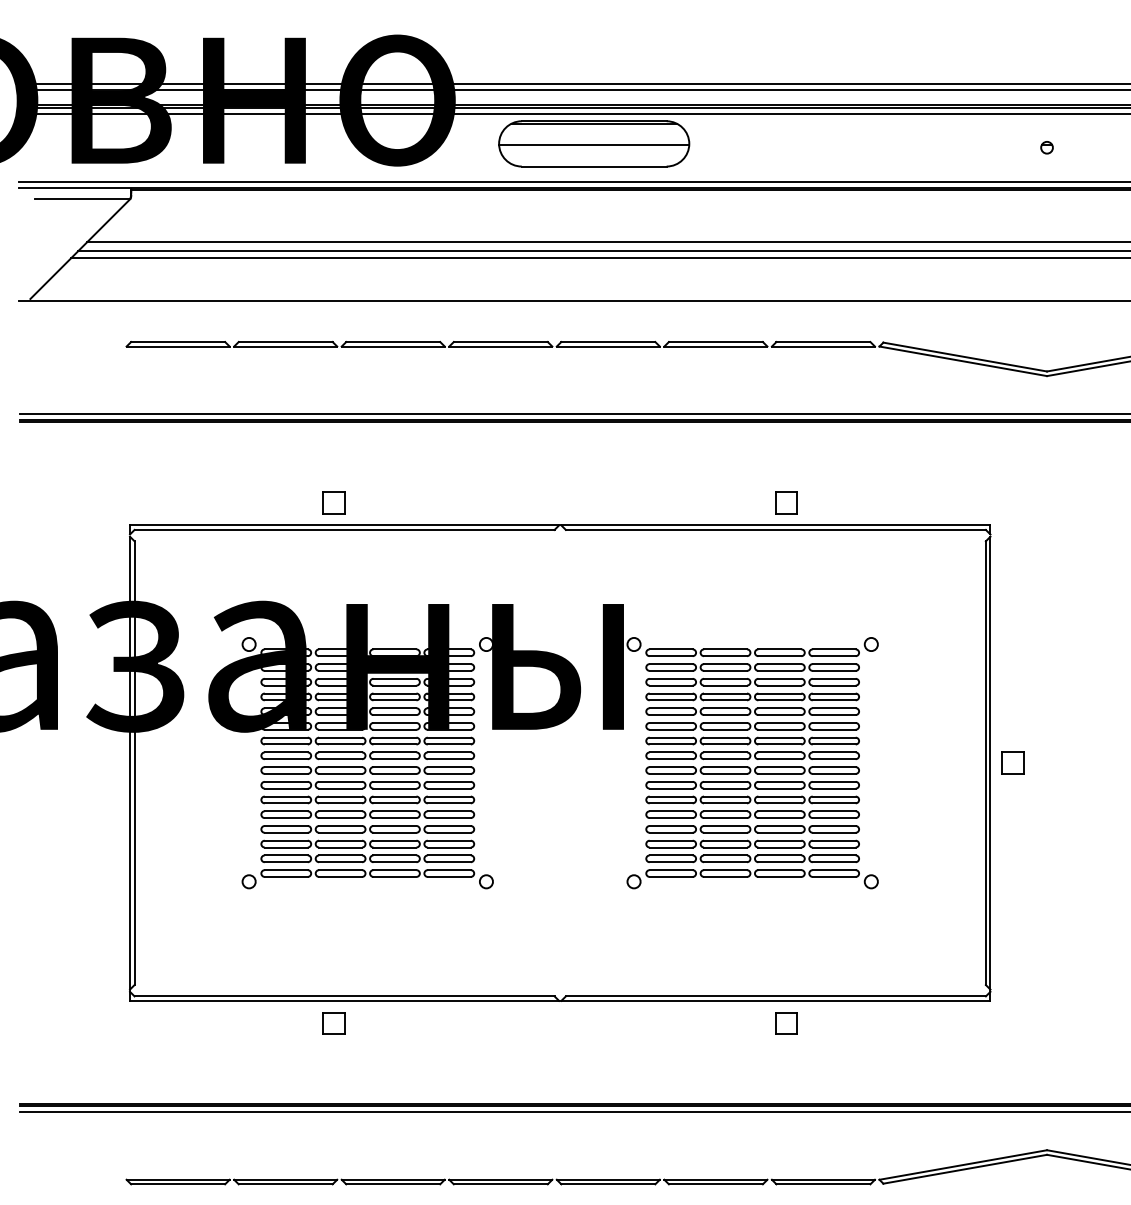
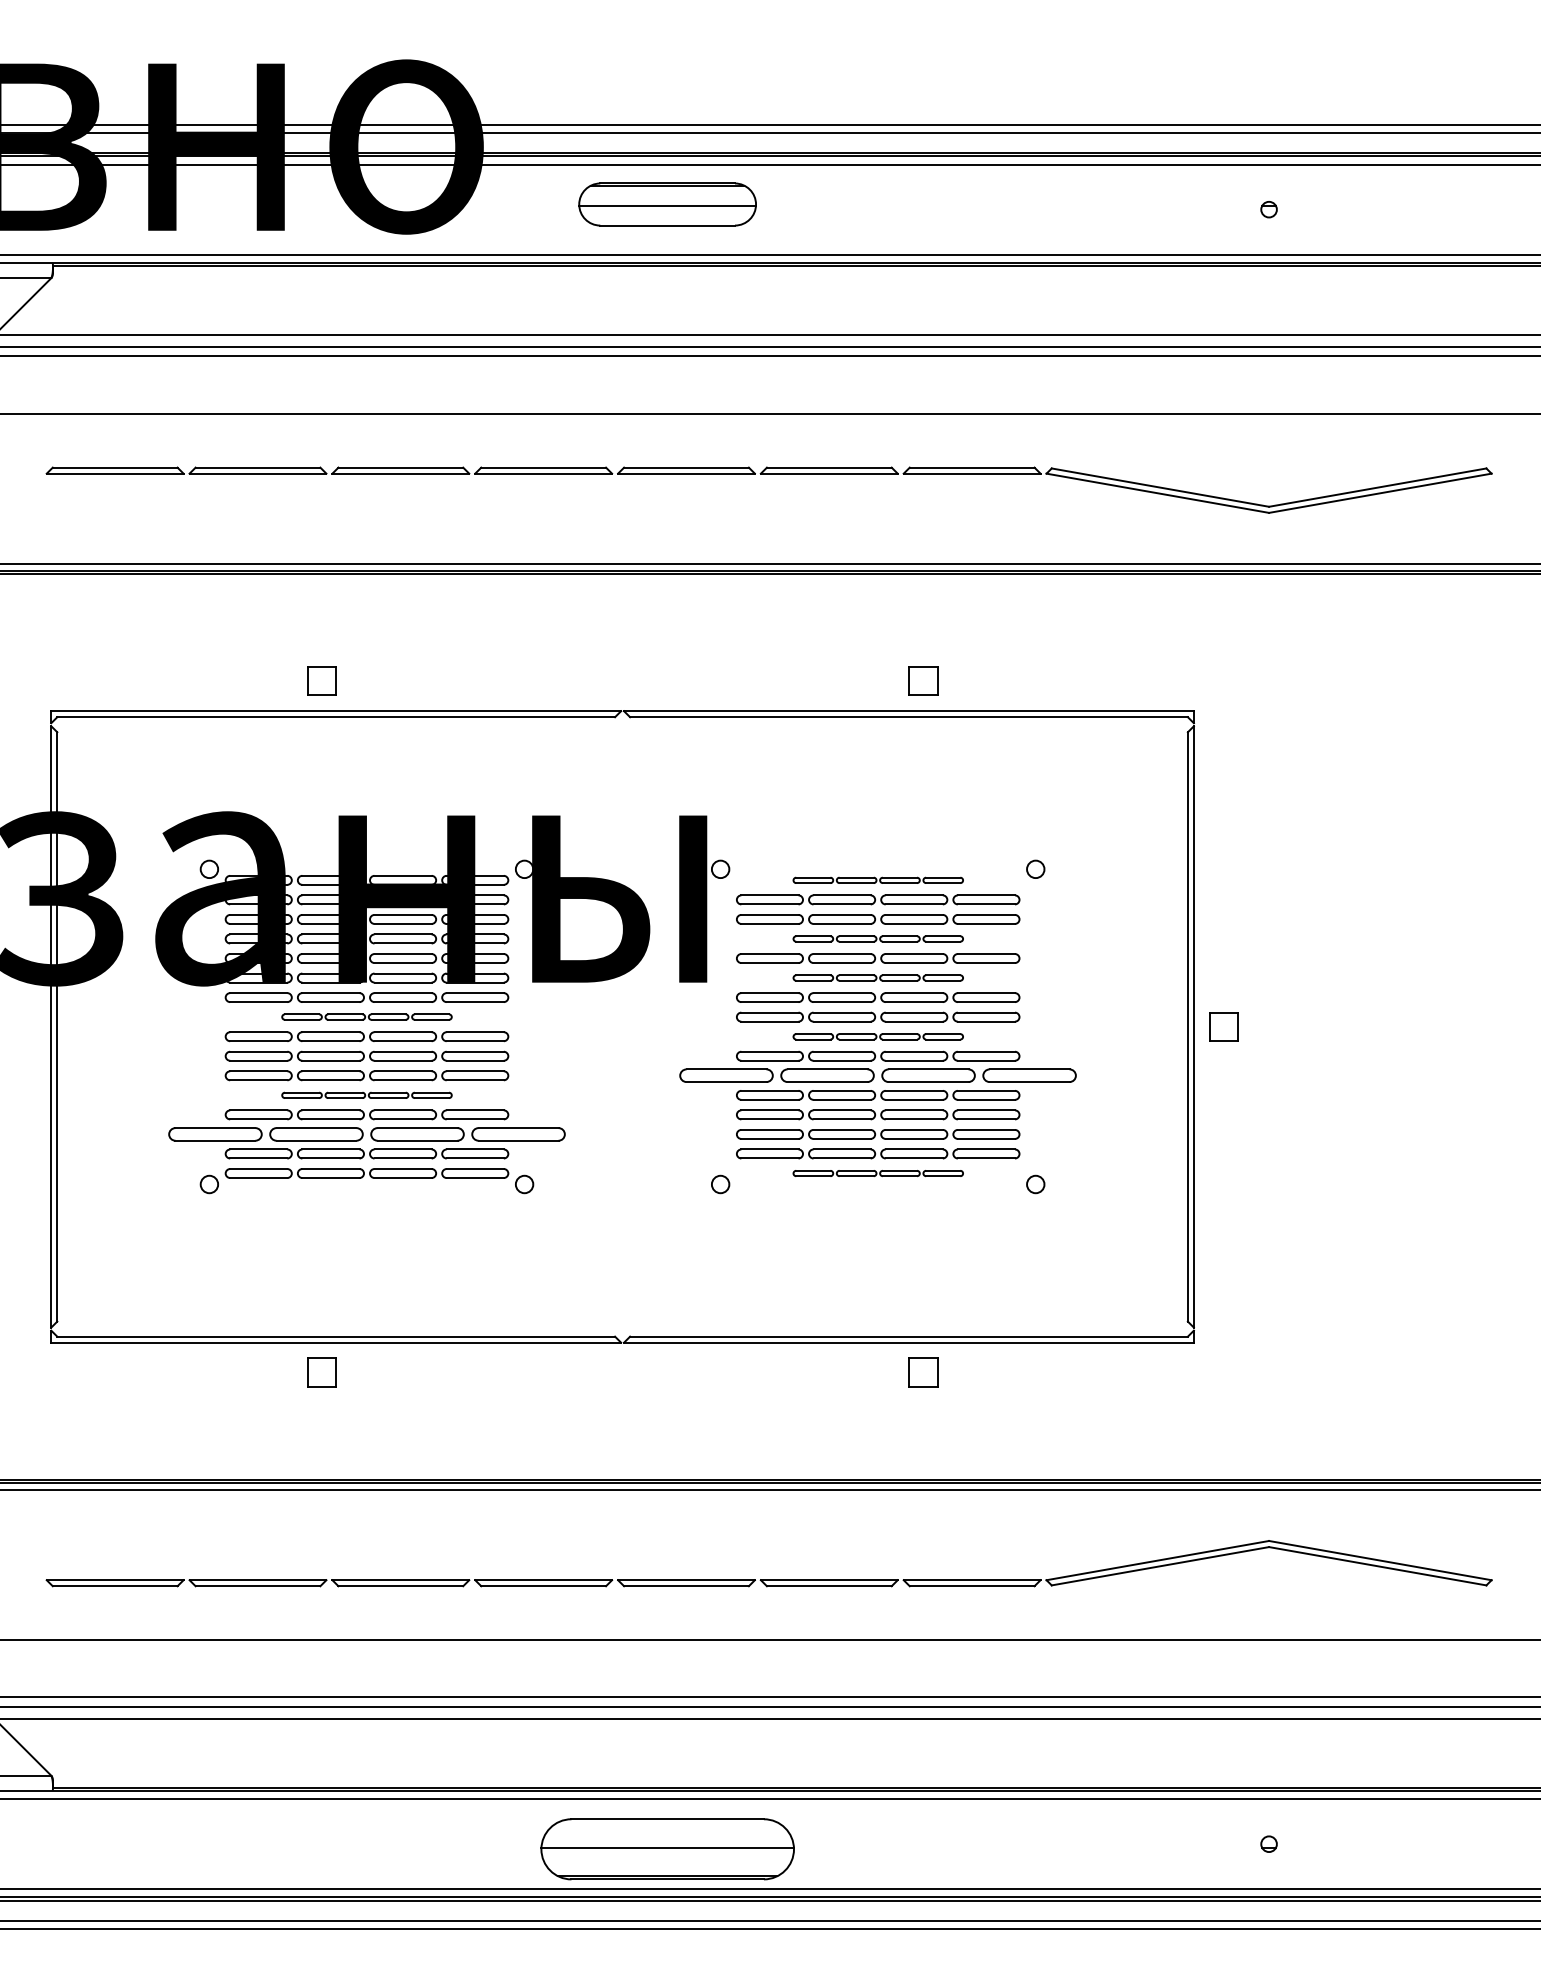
part: (594, 143) -> (667, 204), size x0.7
part: (752, 652) -> (878, 880), size x0.6
part: (752, 696) -> (878, 938), size x0.6
part: (752, 725) -> (878, 977), size x0.6
part: (367, 755) -> (366, 1016), size x0.6
part: (752, 770) -> (878, 1036), size x0.6
part: (752, 799) -> (878, 1075), size x1.4
part: (367, 814) -> (366, 1095), size x0.6
part: (367, 844) -> (366, 1134), size x1.4
part: (752, 873) -> (878, 1173), size x0.6

